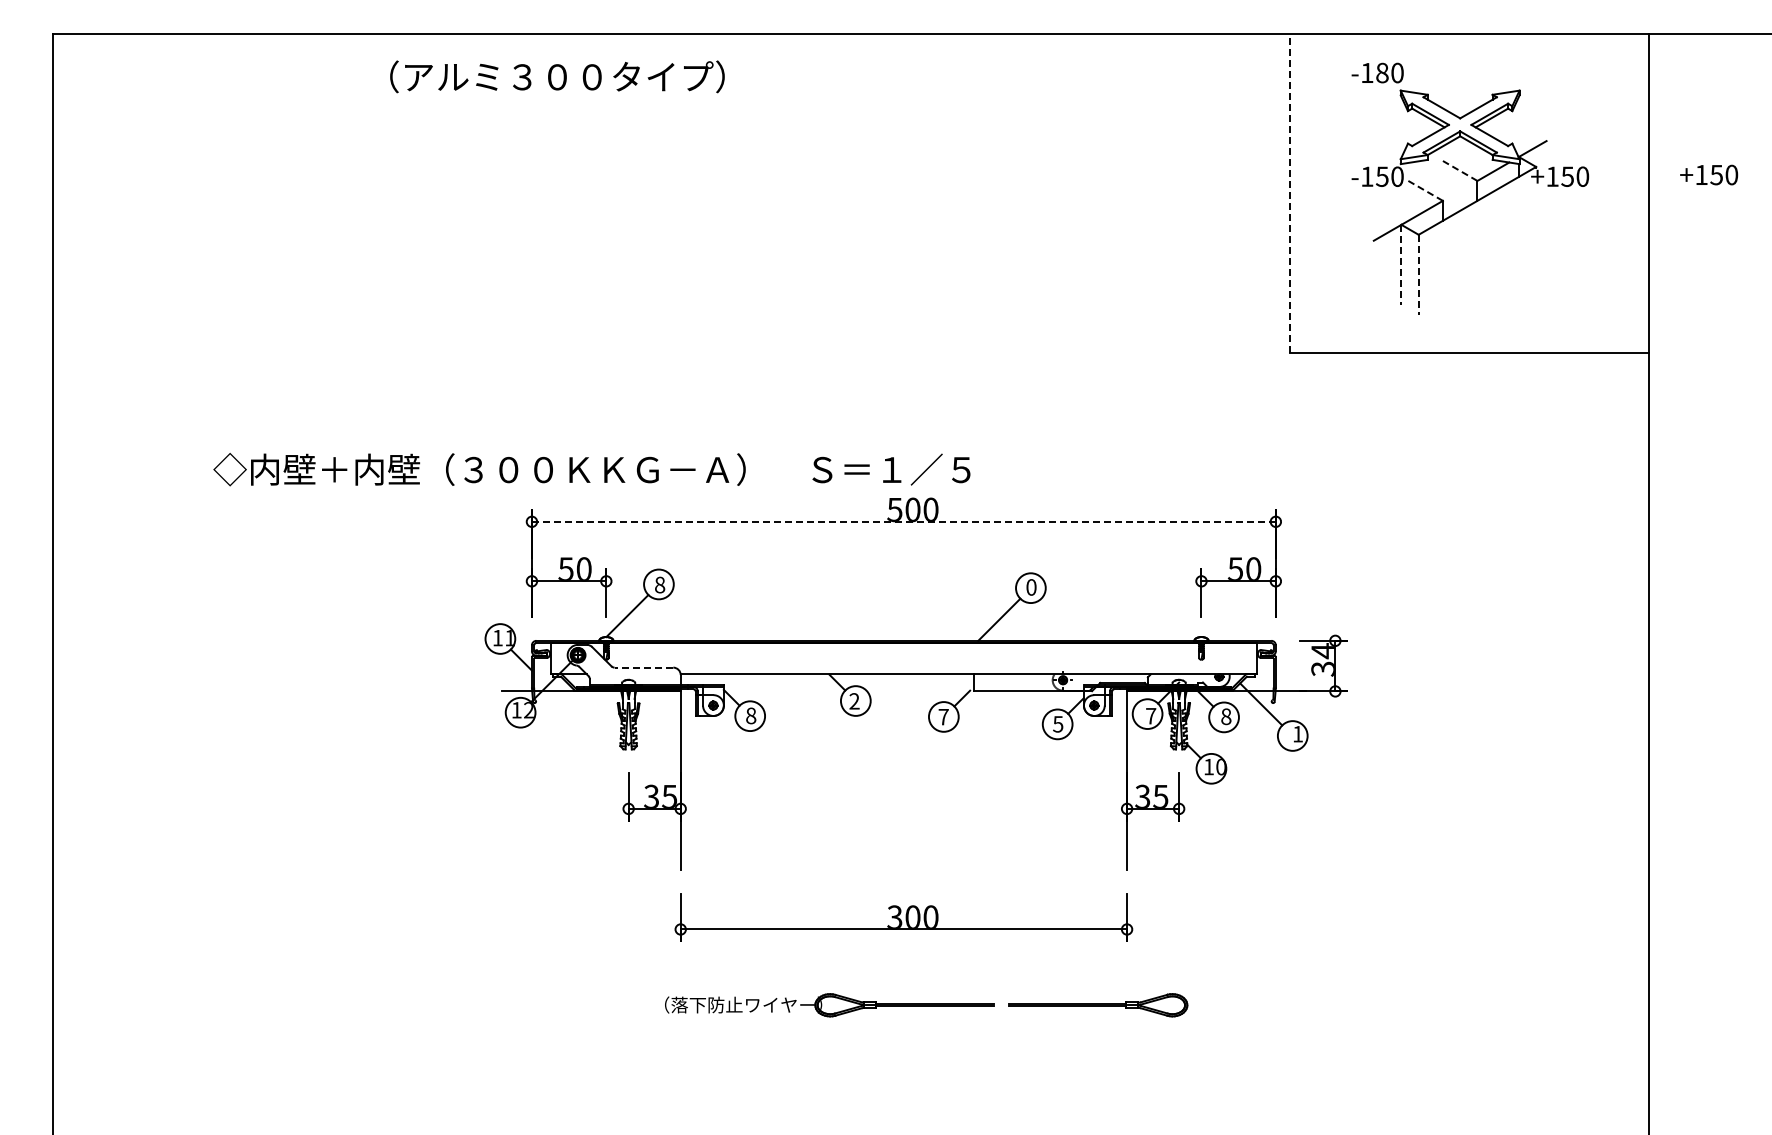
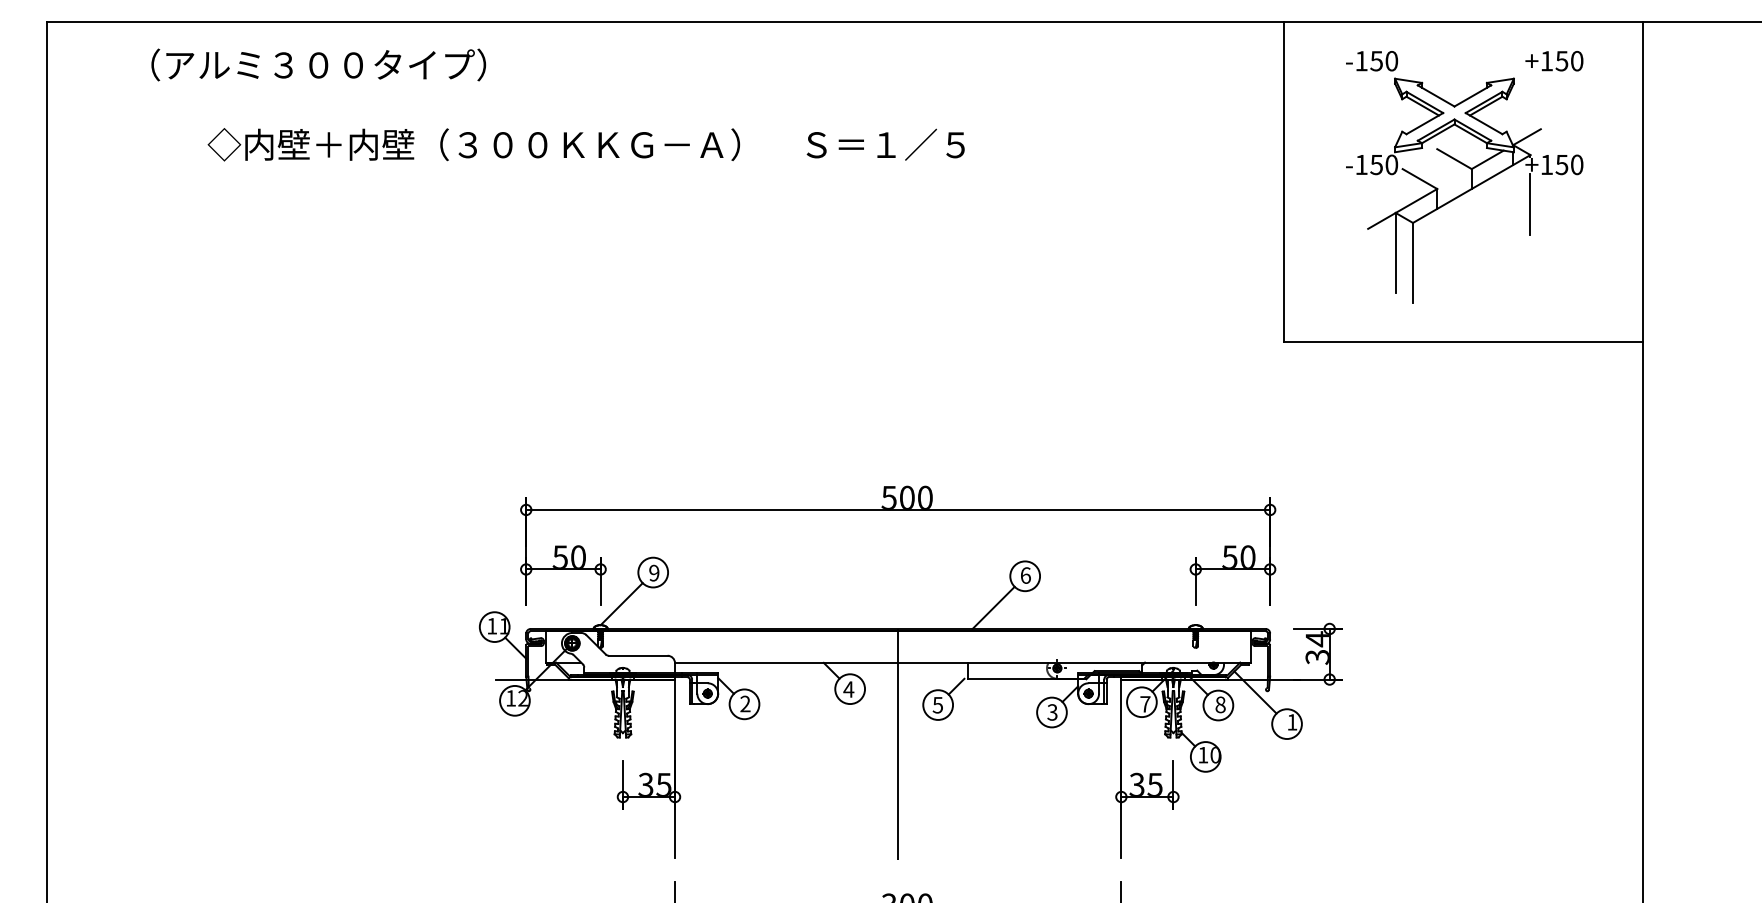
text: (1381, 72) -> (1375, 60), -180 -> -150
text: (557, 76) -> (318, 64), moved
line: (1460, 170) -> (1454, 158), dashed -> solid
text: (1709, 174) -> (1554, 60), moved
line: (1425, 190) -> (1419, 178), dashed -> solid
line: (1289, 193) -> (1283, 181), dashed -> solid
line: (1536, 215) -> (1530, 203), added
line: (1401, 264) -> (1395, 252), dashed -> solid
line: (1418, 274) -> (1412, 262), dashed -> solid
text: (591, 469) -> (585, 144), moved
line: (903, 521) -> (897, 509), dashed -> solid
text: (660, 584) -> (654, 572), 8 -> 9
text: (1031, 587) -> (1025, 575), 0 -> 6
line: (643, 667) -> (637, 655), dashed -> solid
text: (854, 701) -> (848, 689), 2 -> 4
text: (751, 715) -> (745, 703), 8 -> 2
text: (943, 717) -> (937, 705), 7 -> 5
text: (1058, 724) -> (1052, 712), 5 -> 3
line: (903, 755) -> (897, 743), added

